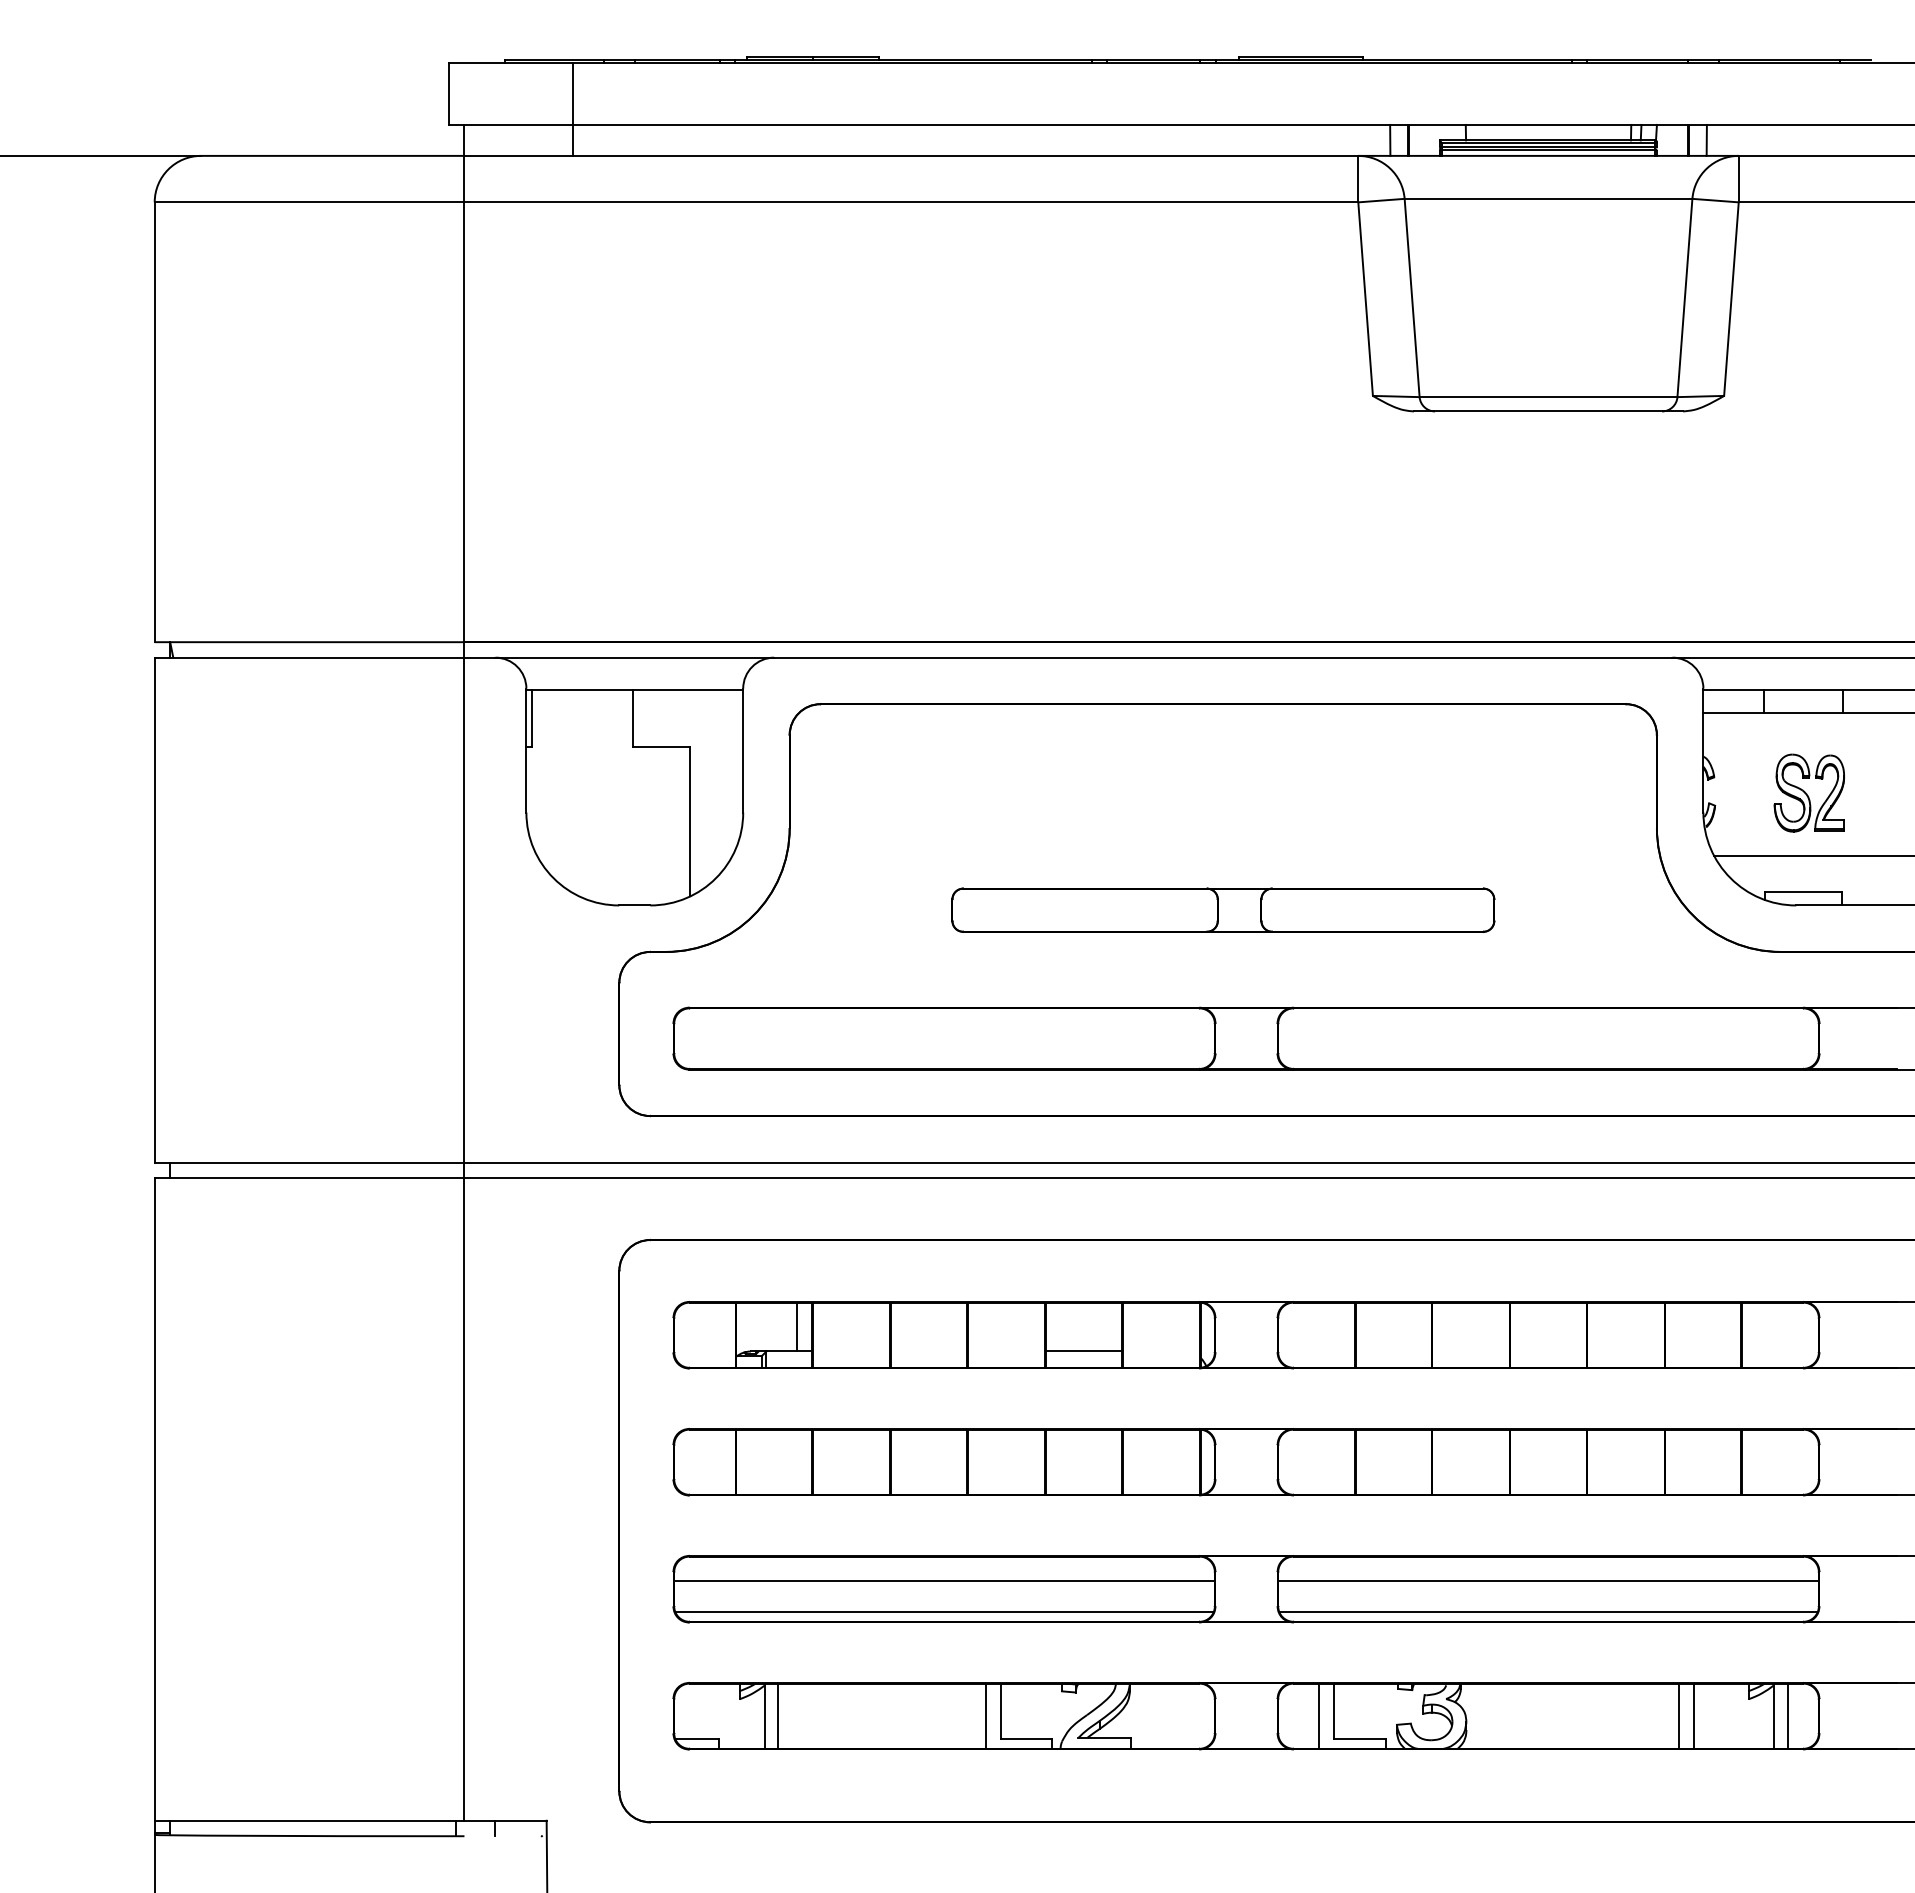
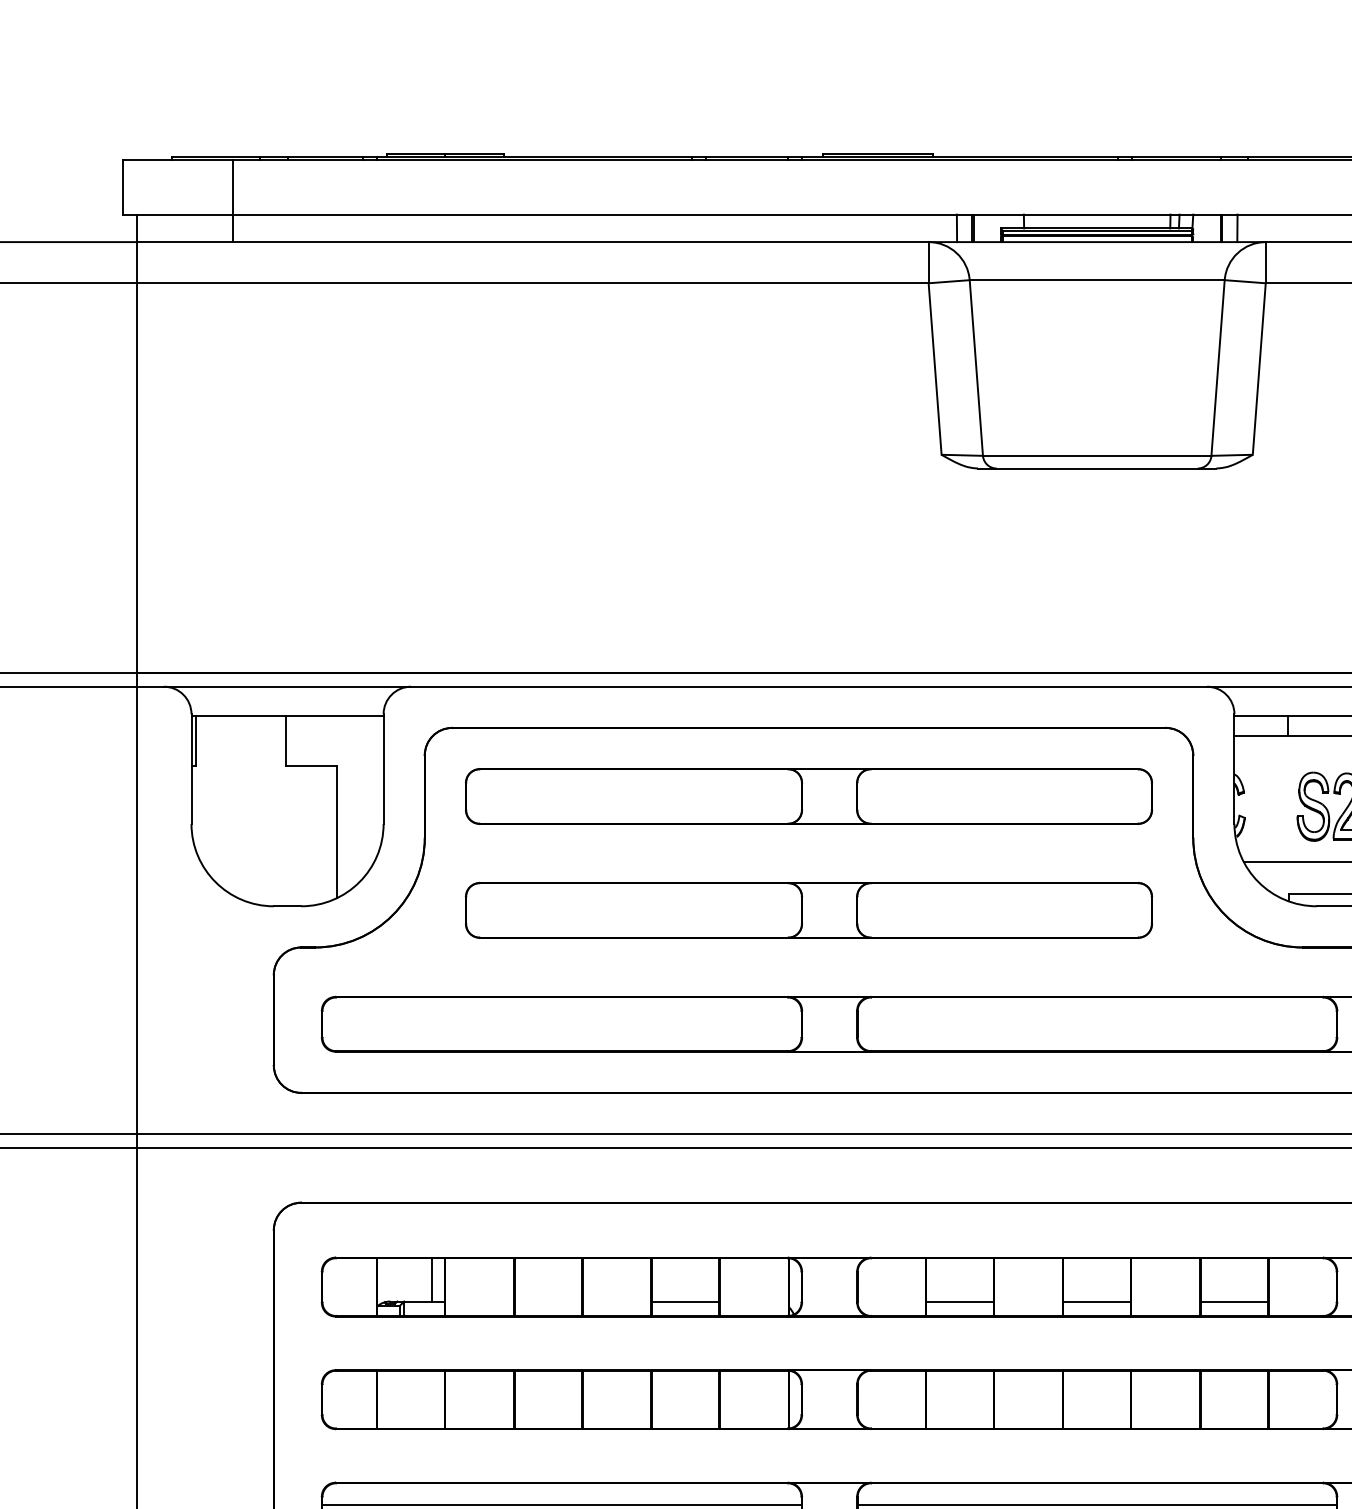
part: (1223, 781) -> (809, 796), added
part: (1223, 910) -> (809, 910), size x1.43
line: (1393, 1351) -> (959, 1301), added
line: (1548, 1351) -> (1097, 1301), added
line: (1703, 1351) -> (1234, 1301), added

